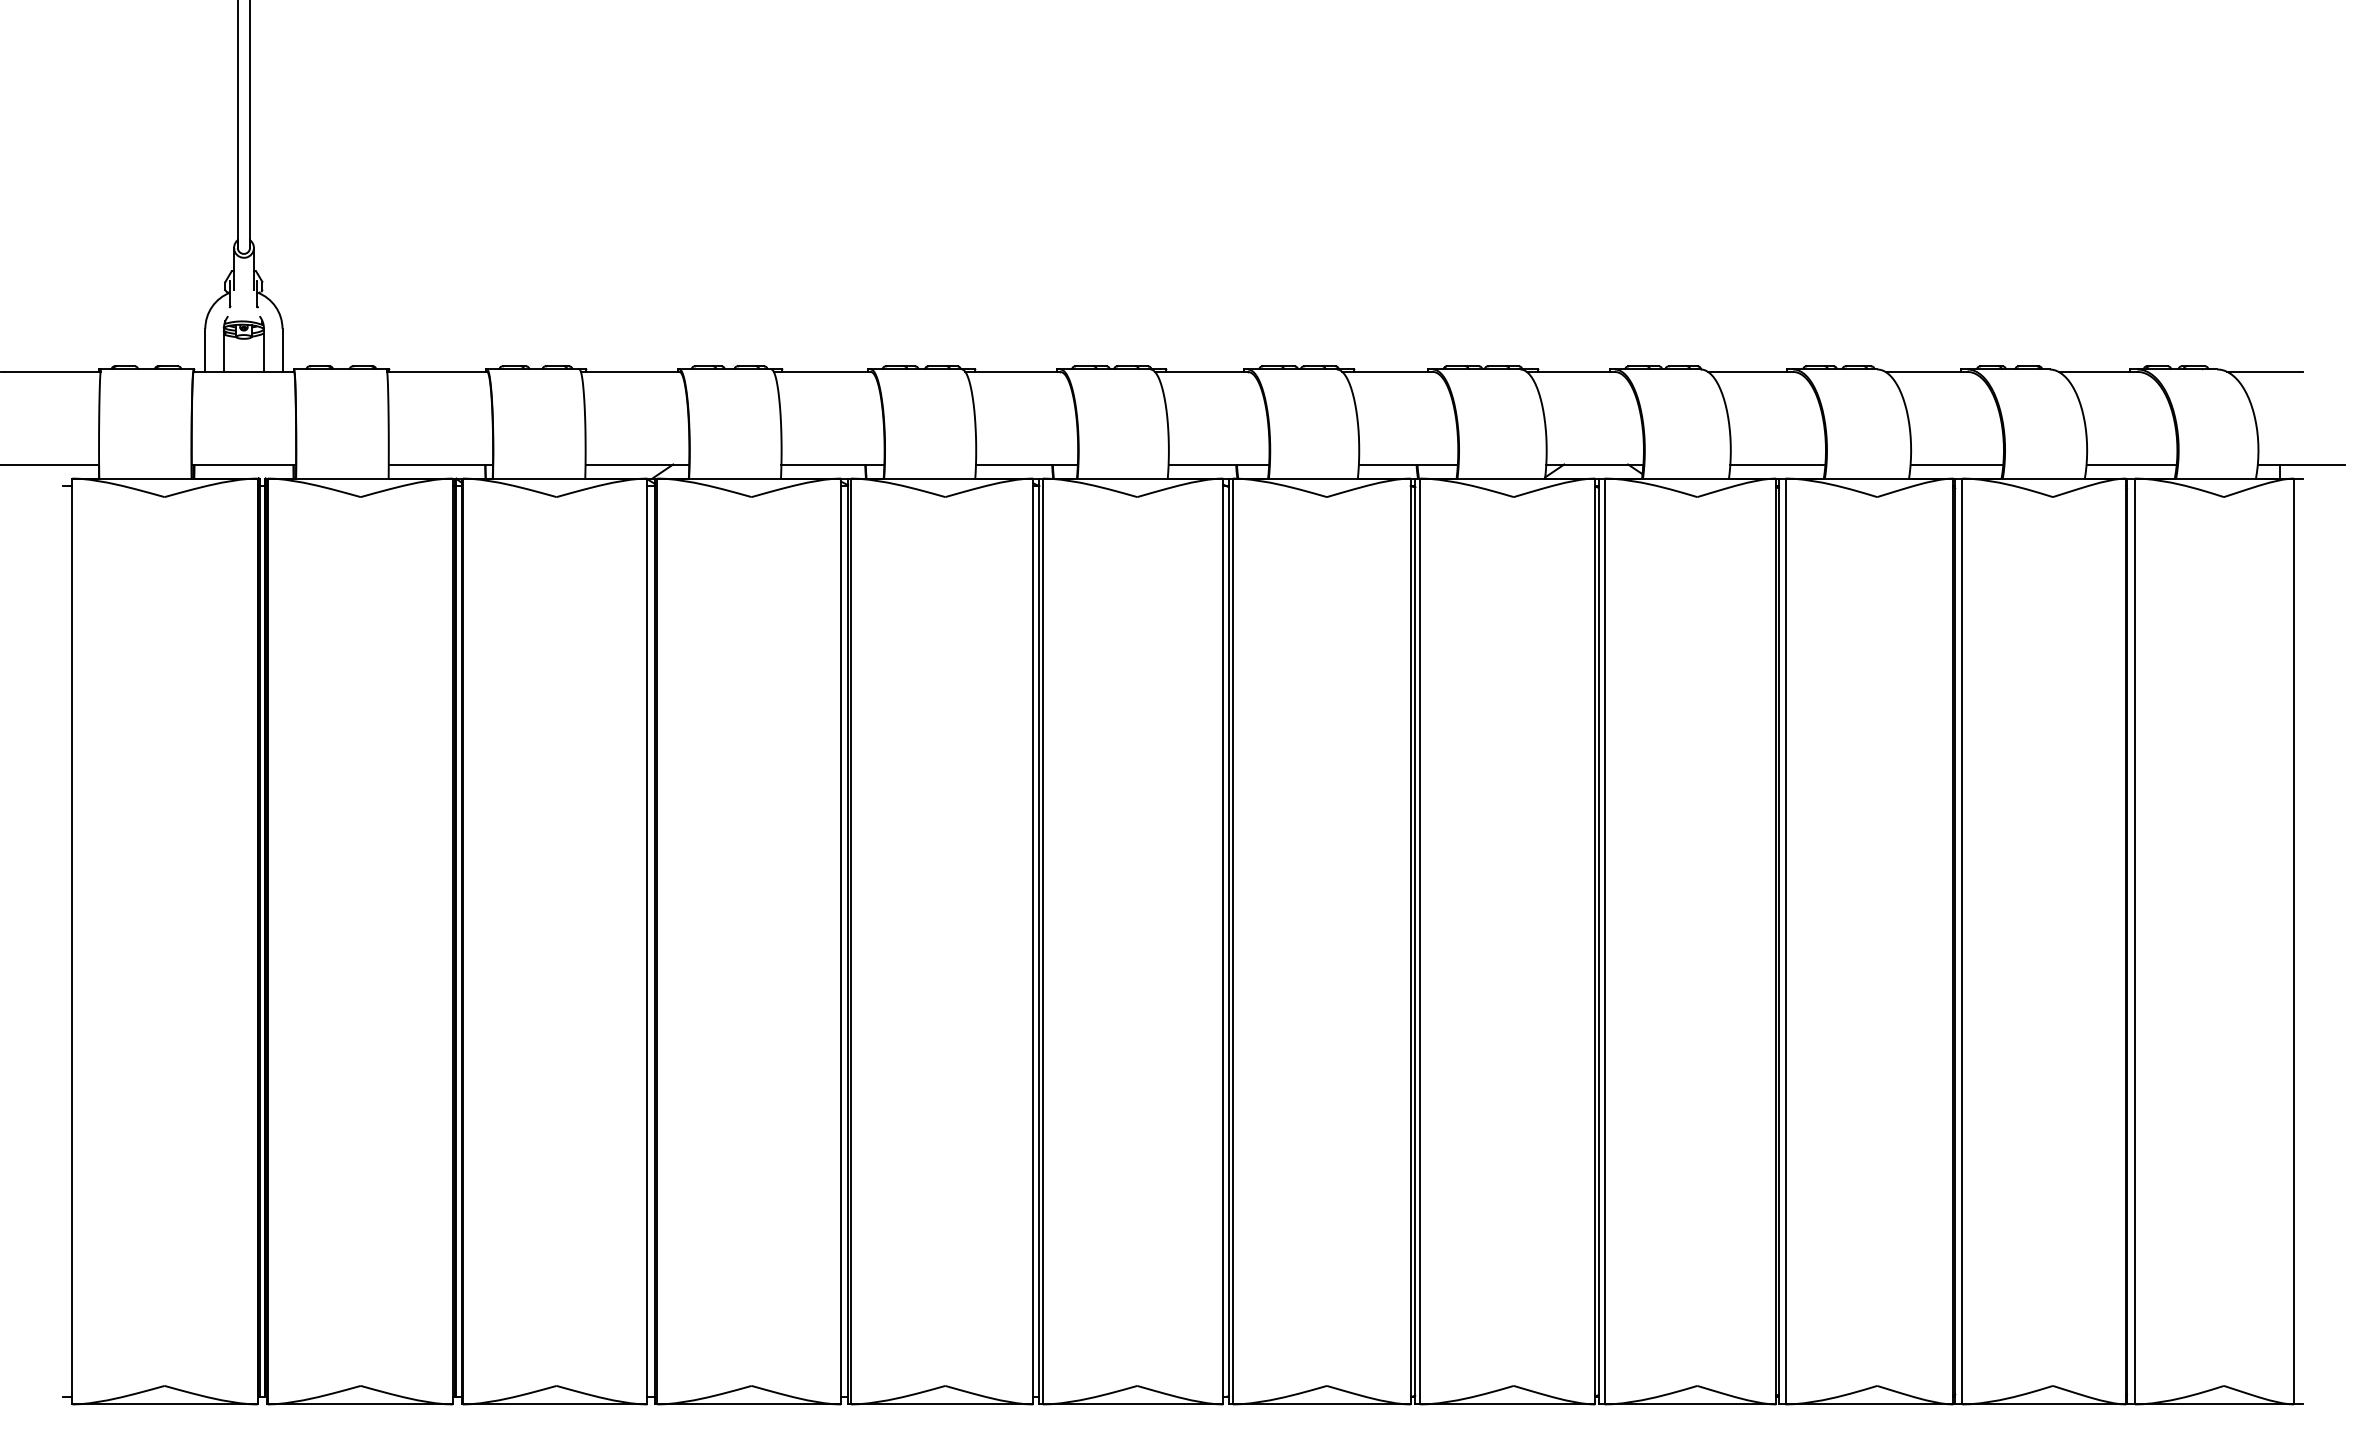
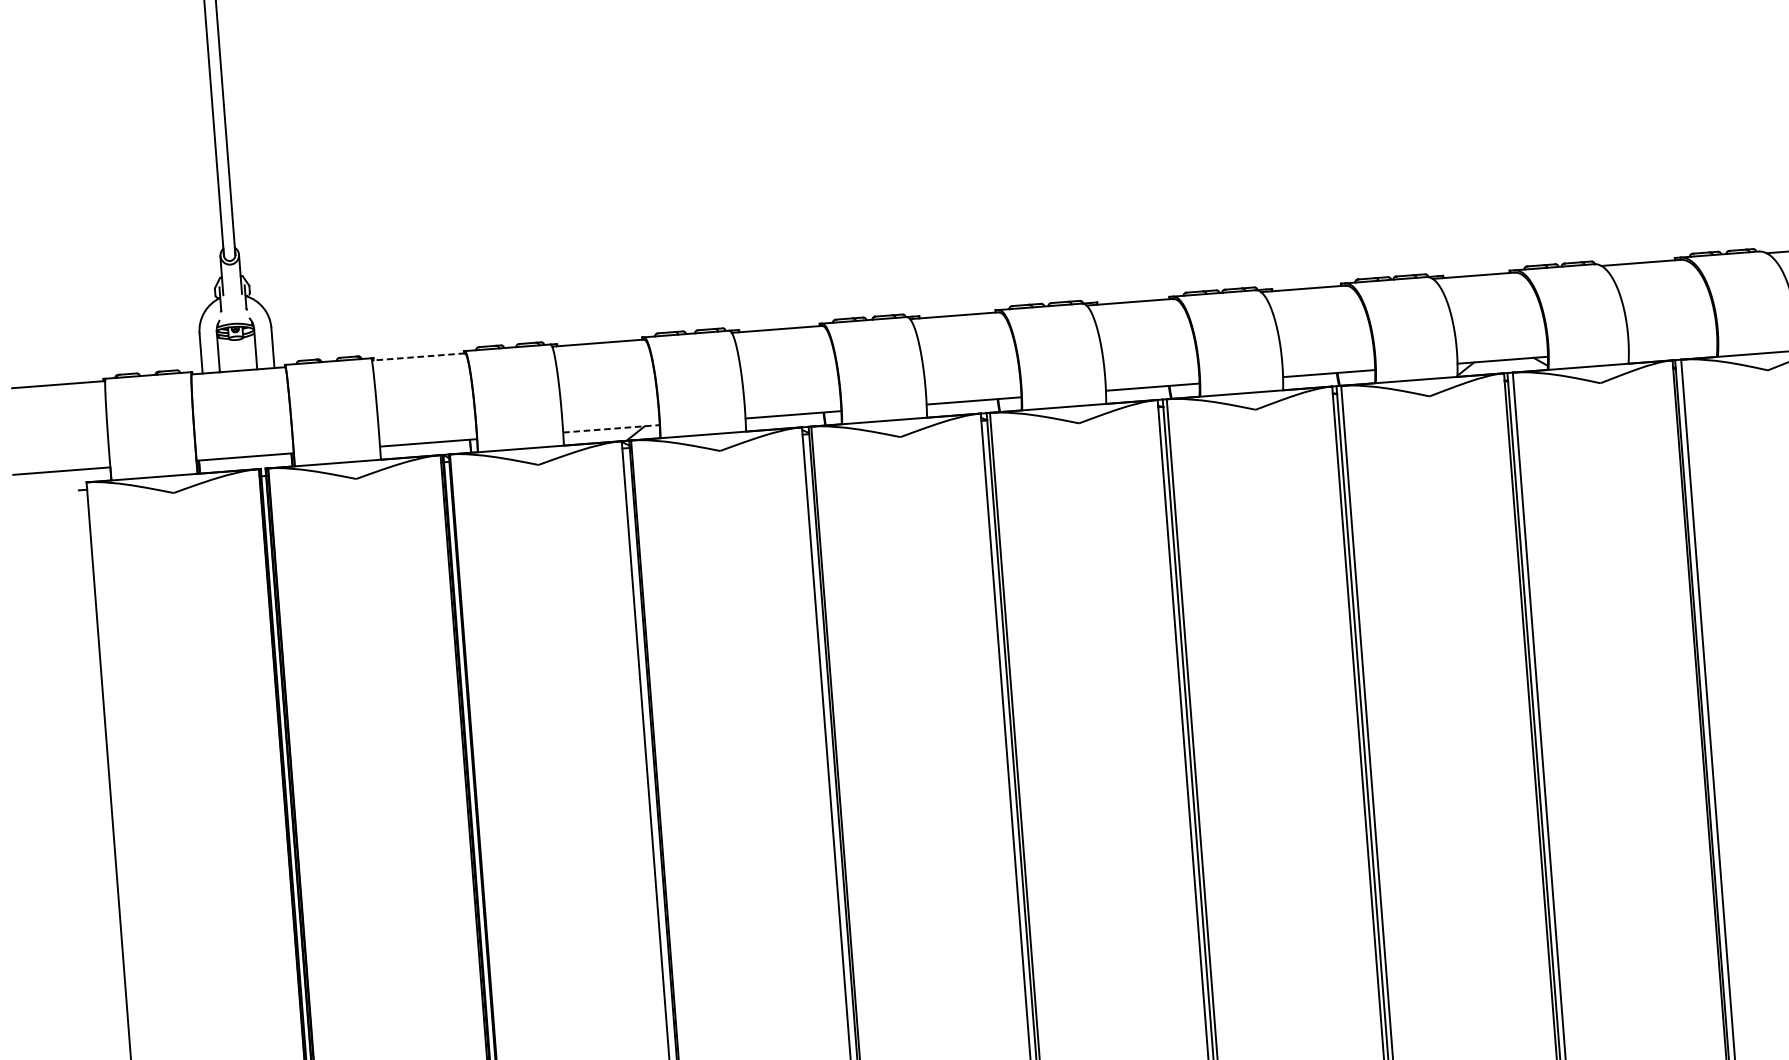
line: (437, 371) -> (418, 356), solid -> dashed
line: (637, 464) -> (611, 428), solid -> dashed
line: (1777, 464) -> (1672, 347), removed

